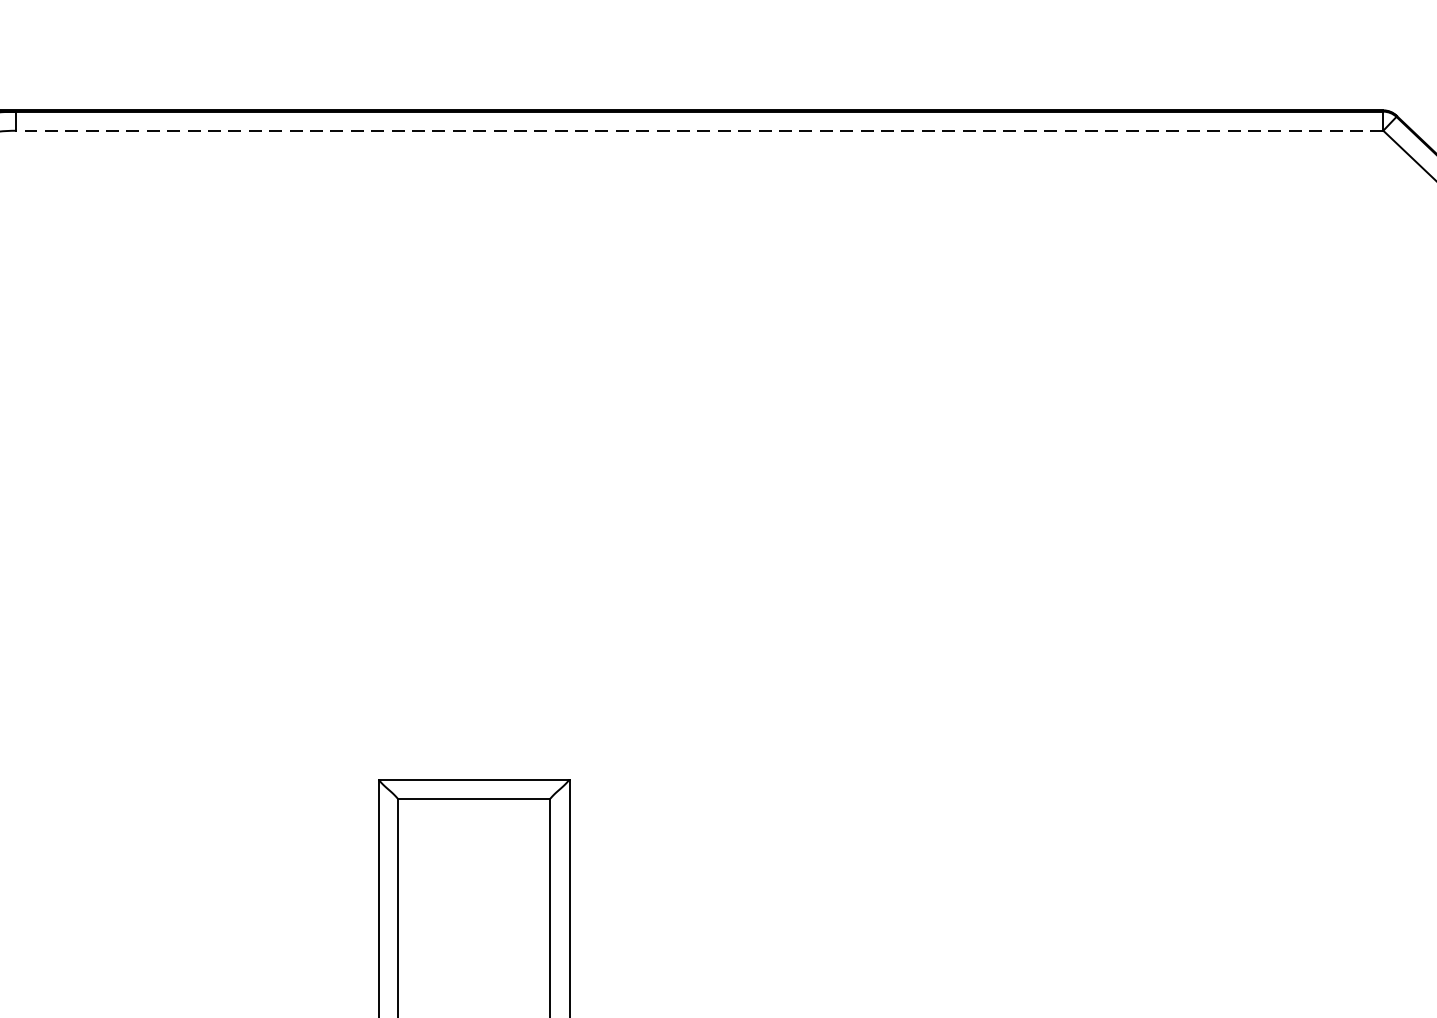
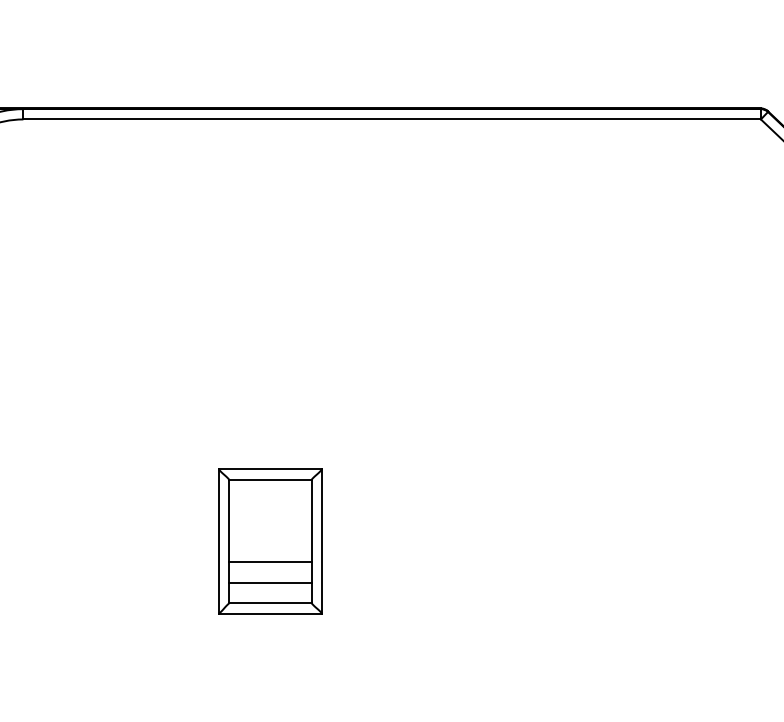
line: (700, 130) -> (392, 119), dashed -> solid
line: (474, 952) -> (270, 562), added
line: (474, 989) -> (270, 582), added

